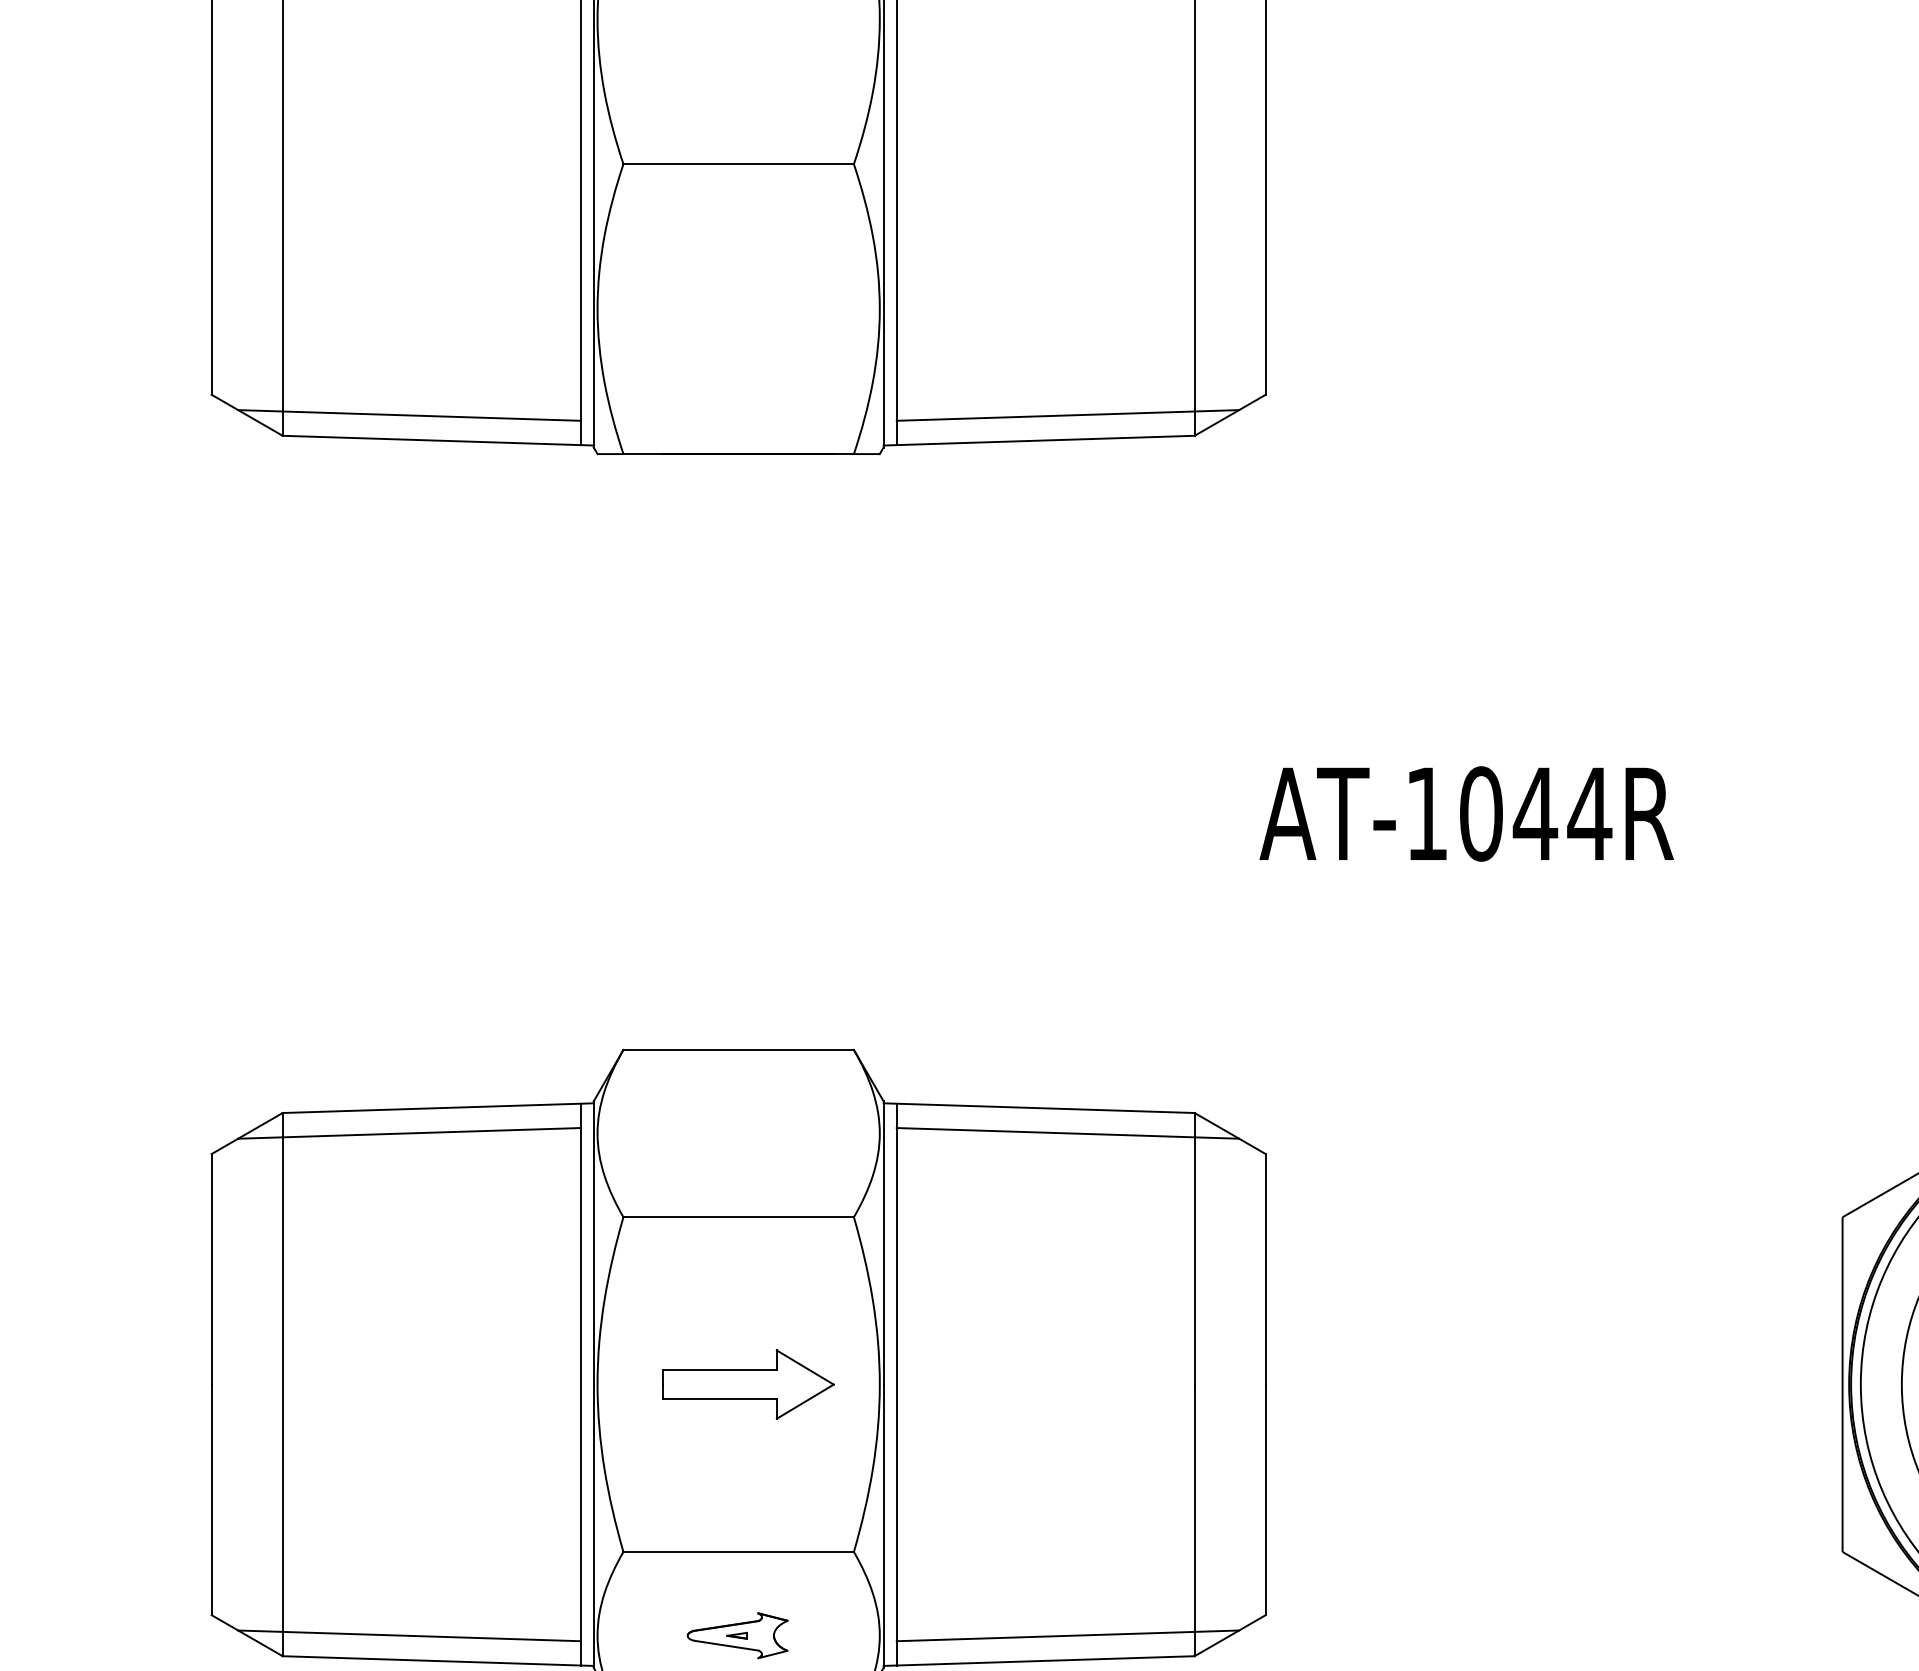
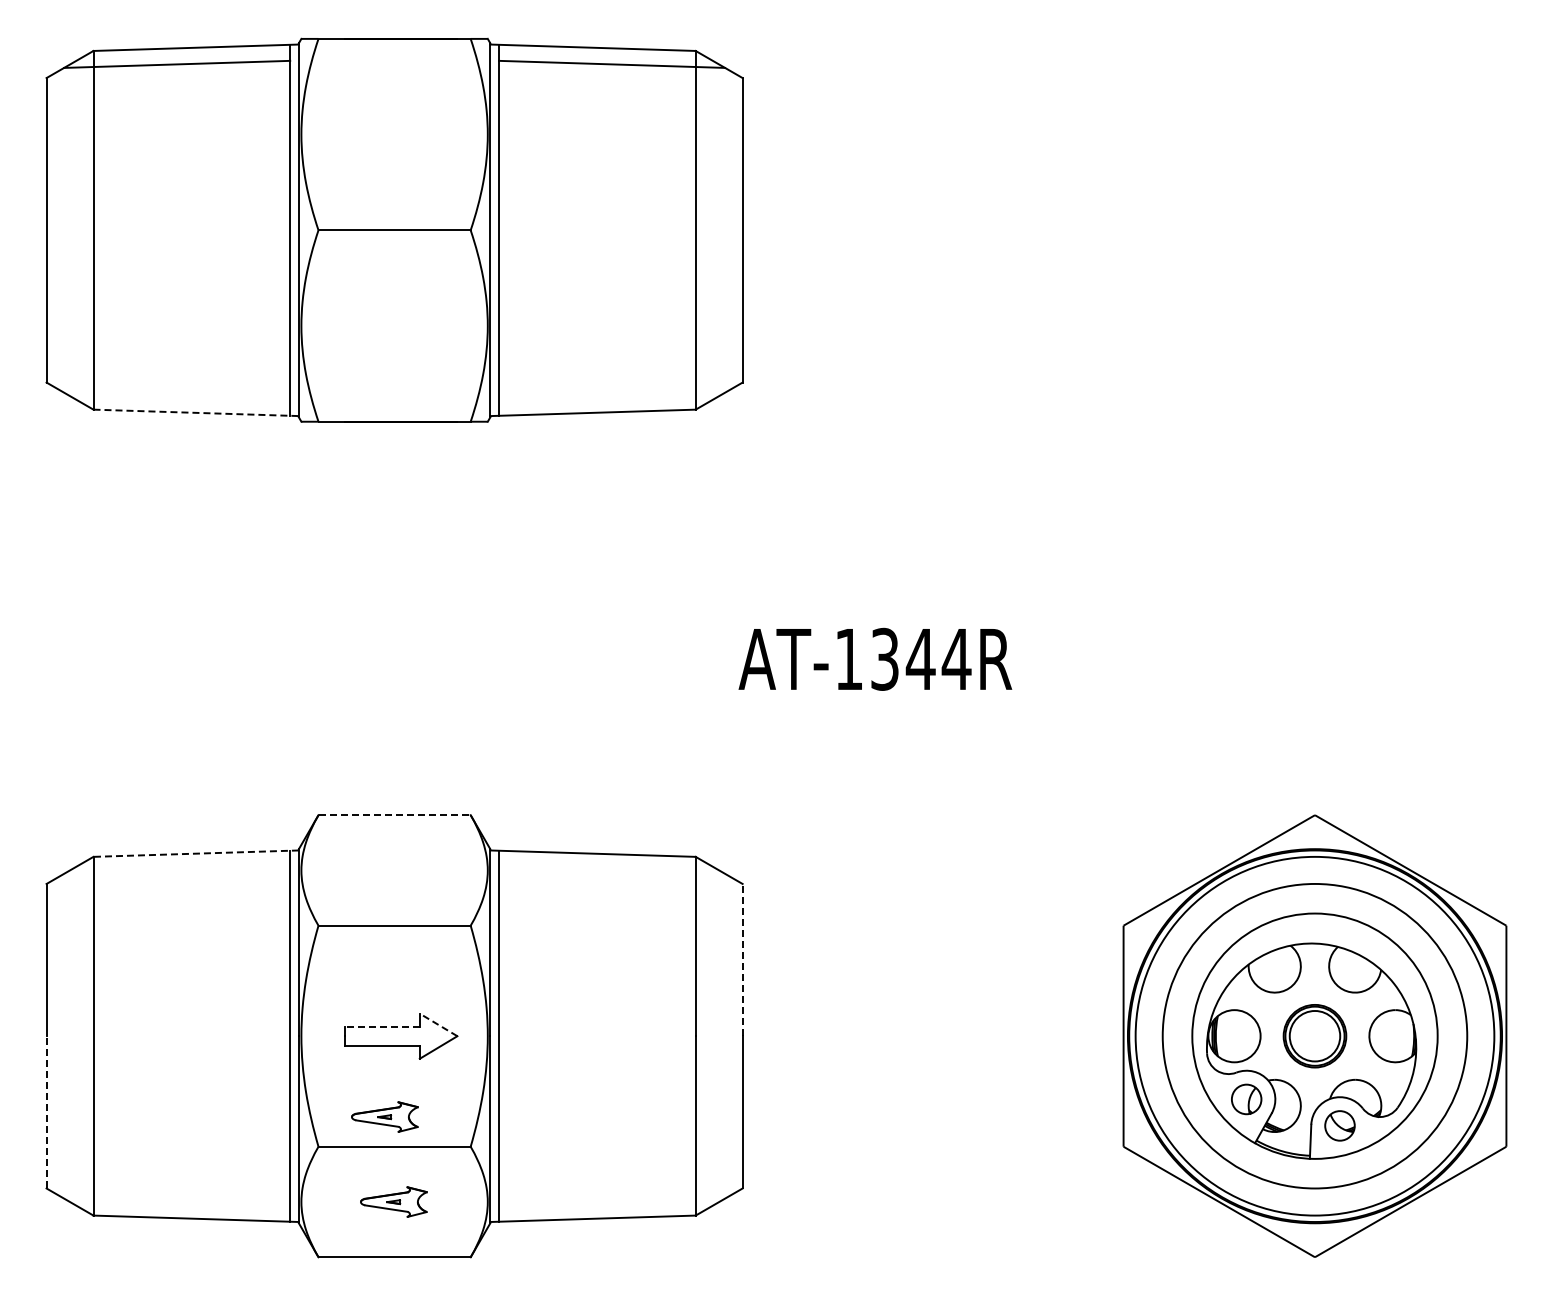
line: (409, 414) -> (177, 395), removed
line: (1068, 414) -> (612, 395), removed
line: (438, 440) -> (196, 412), solid -> dashed
text: (1482, 812) -> (885, 658), AT-1044R -> AT-1344R
line: (740, 1050) -> (395, 815), solid -> dashed
line: (438, 1107) -> (196, 853), solid -> dashed
line: (409, 1132) -> (177, 869), removed
line: (1068, 1132) -> (612, 869), removed
line: (1265, 1268) -> (742, 959), solid -> dashed
line: (805, 1366) -> (438, 1024), solid -> dashed
line: (720, 1369) -> (382, 1026), solid -> dashed
line: (211, 1498) -> (46, 1111), solid -> dashed
part: (723, 1506) -> (384, 1116), added
line: (409, 1634) -> (177, 1201), removed
line: (1068, 1634) -> (612, 1201), removed

